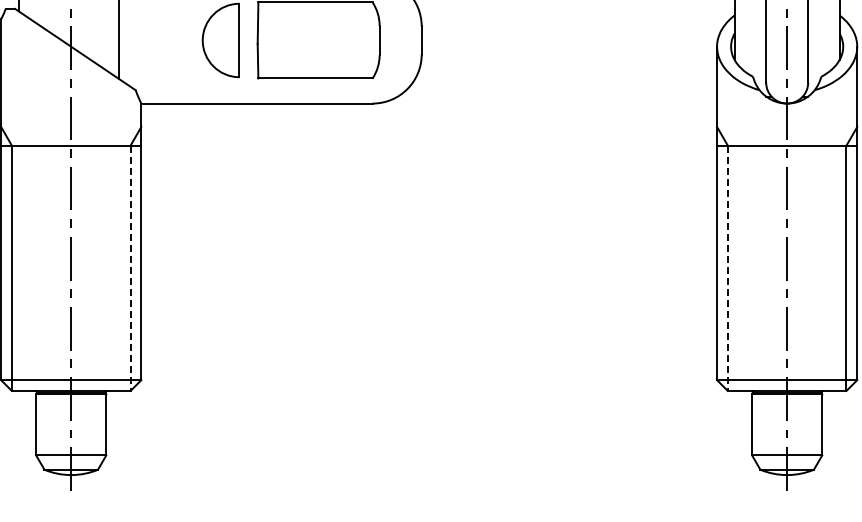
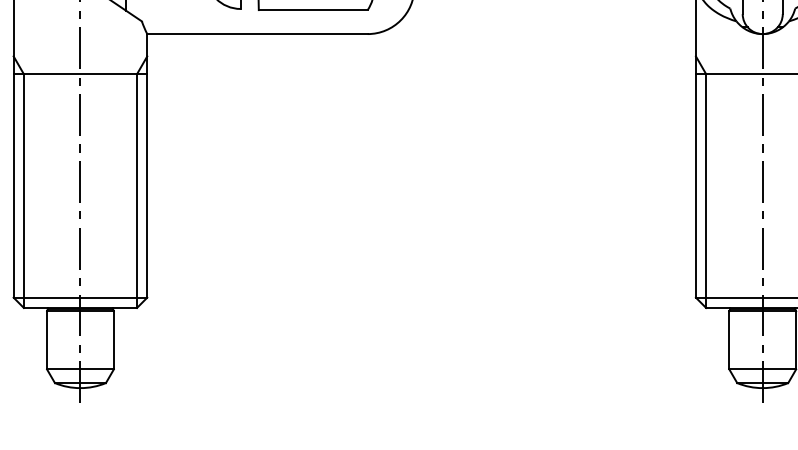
line: (130, 268) -> (136, 191), dashed -> solid
line: (727, 268) -> (705, 191), dashed -> solid

